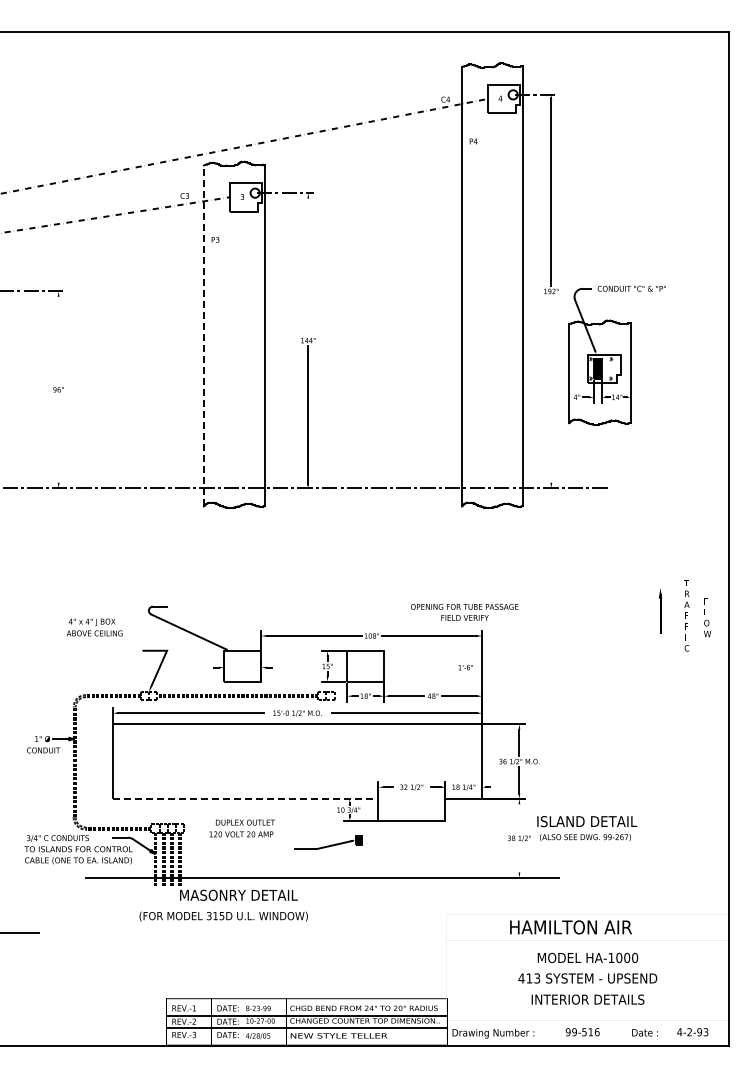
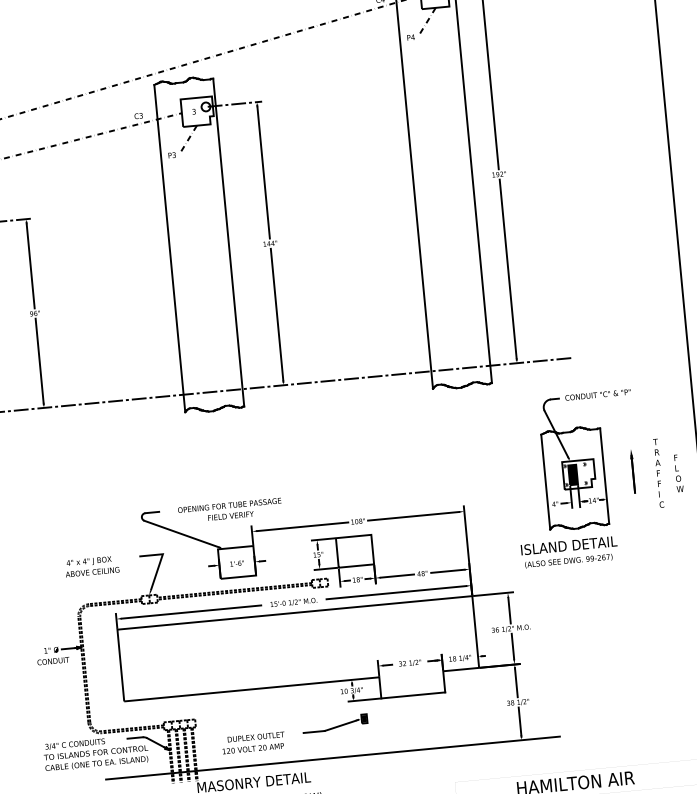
line: (492, 126) -> (427, 21), added
line: (233, 224) -> (188, 138), added
line: (308, 265) -> (263, 171), added
line: (203, 335) -> (169, 248), dashed -> solid
line: (58, 339) -> (30, 265), added
part: (616, 355) -> (589, 460), moved
line: (551, 390) -> (508, 269), added
line: (58, 439) -> (39, 361), added
text: (464, 612) -> (229, 510), moved
text: (94, 627) -> (91, 566), moved
text: (465, 667) -> (236, 563), moved
line: (245, 798) -> (251, 688), dashed -> solid
line: (519, 817) -> (516, 682), added
text: (241, 828) -> (252, 743), moved
text: (587, 828) -> (569, 552), moved
line: (519, 858) -> (520, 721), added

